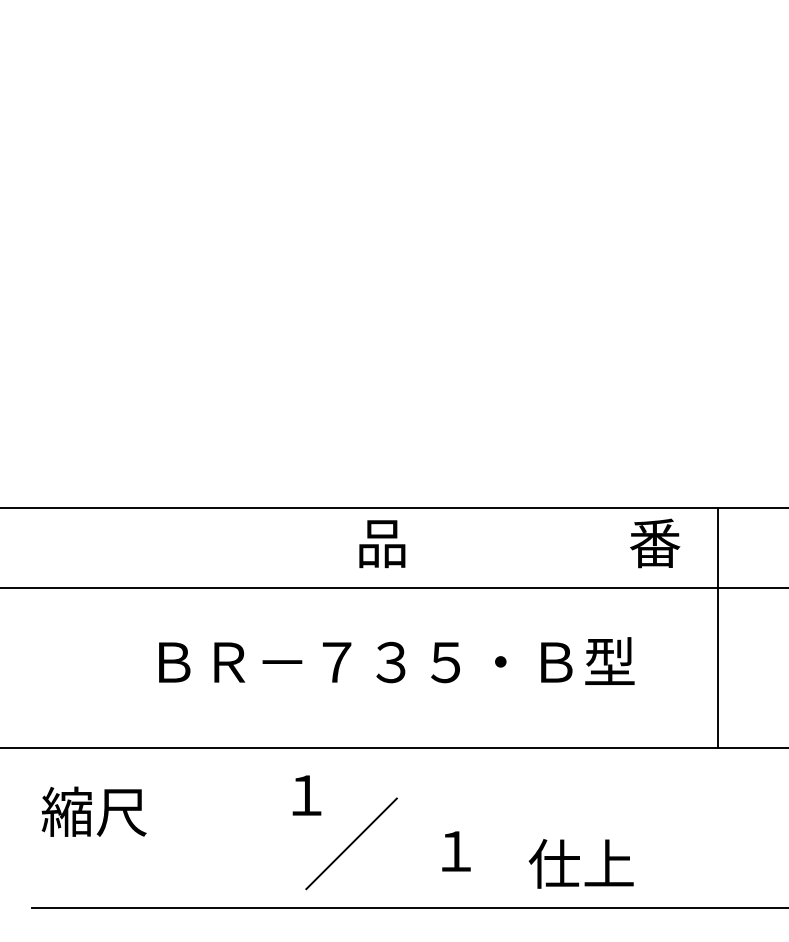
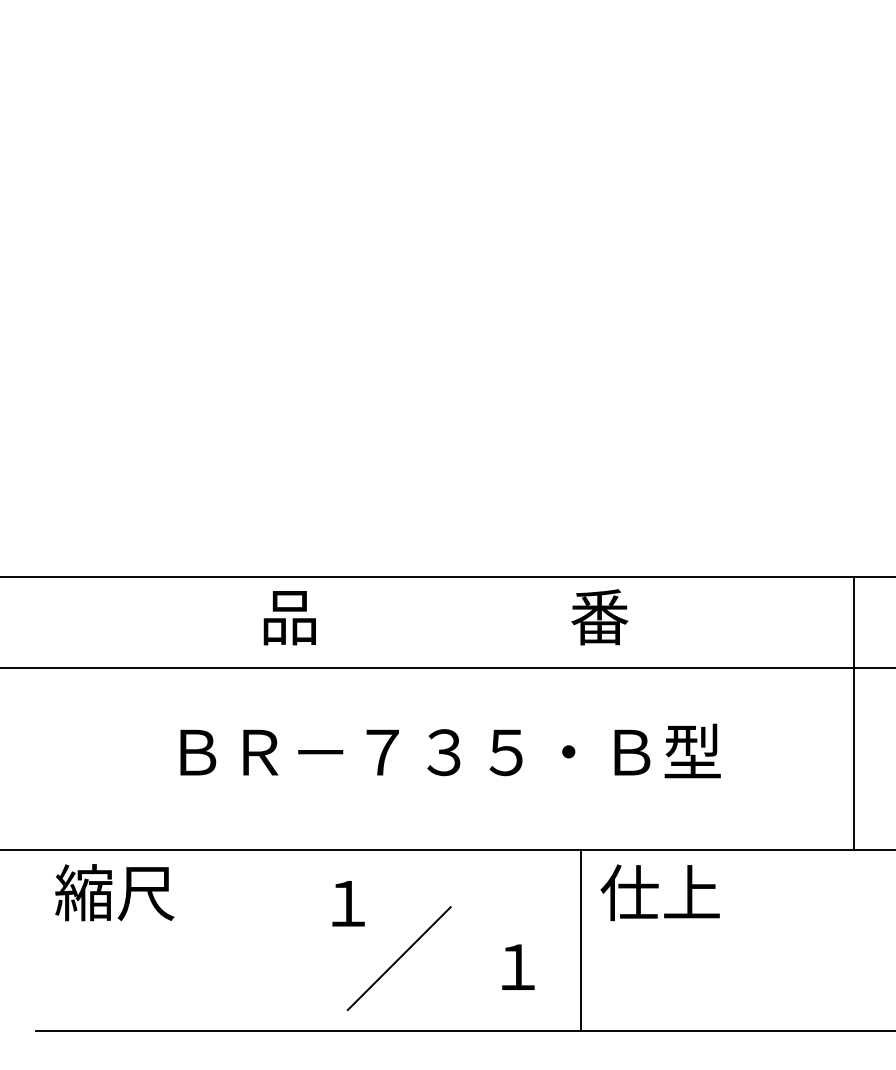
text: (519, 543) -> (445, 617), moved
line: (717, 627) -> (853, 712), moved
text: (93, 811) -> (113, 892), moved
line: (511, 827) -> (580, 940), added
text: (580, 863) -> (659, 892), moved

